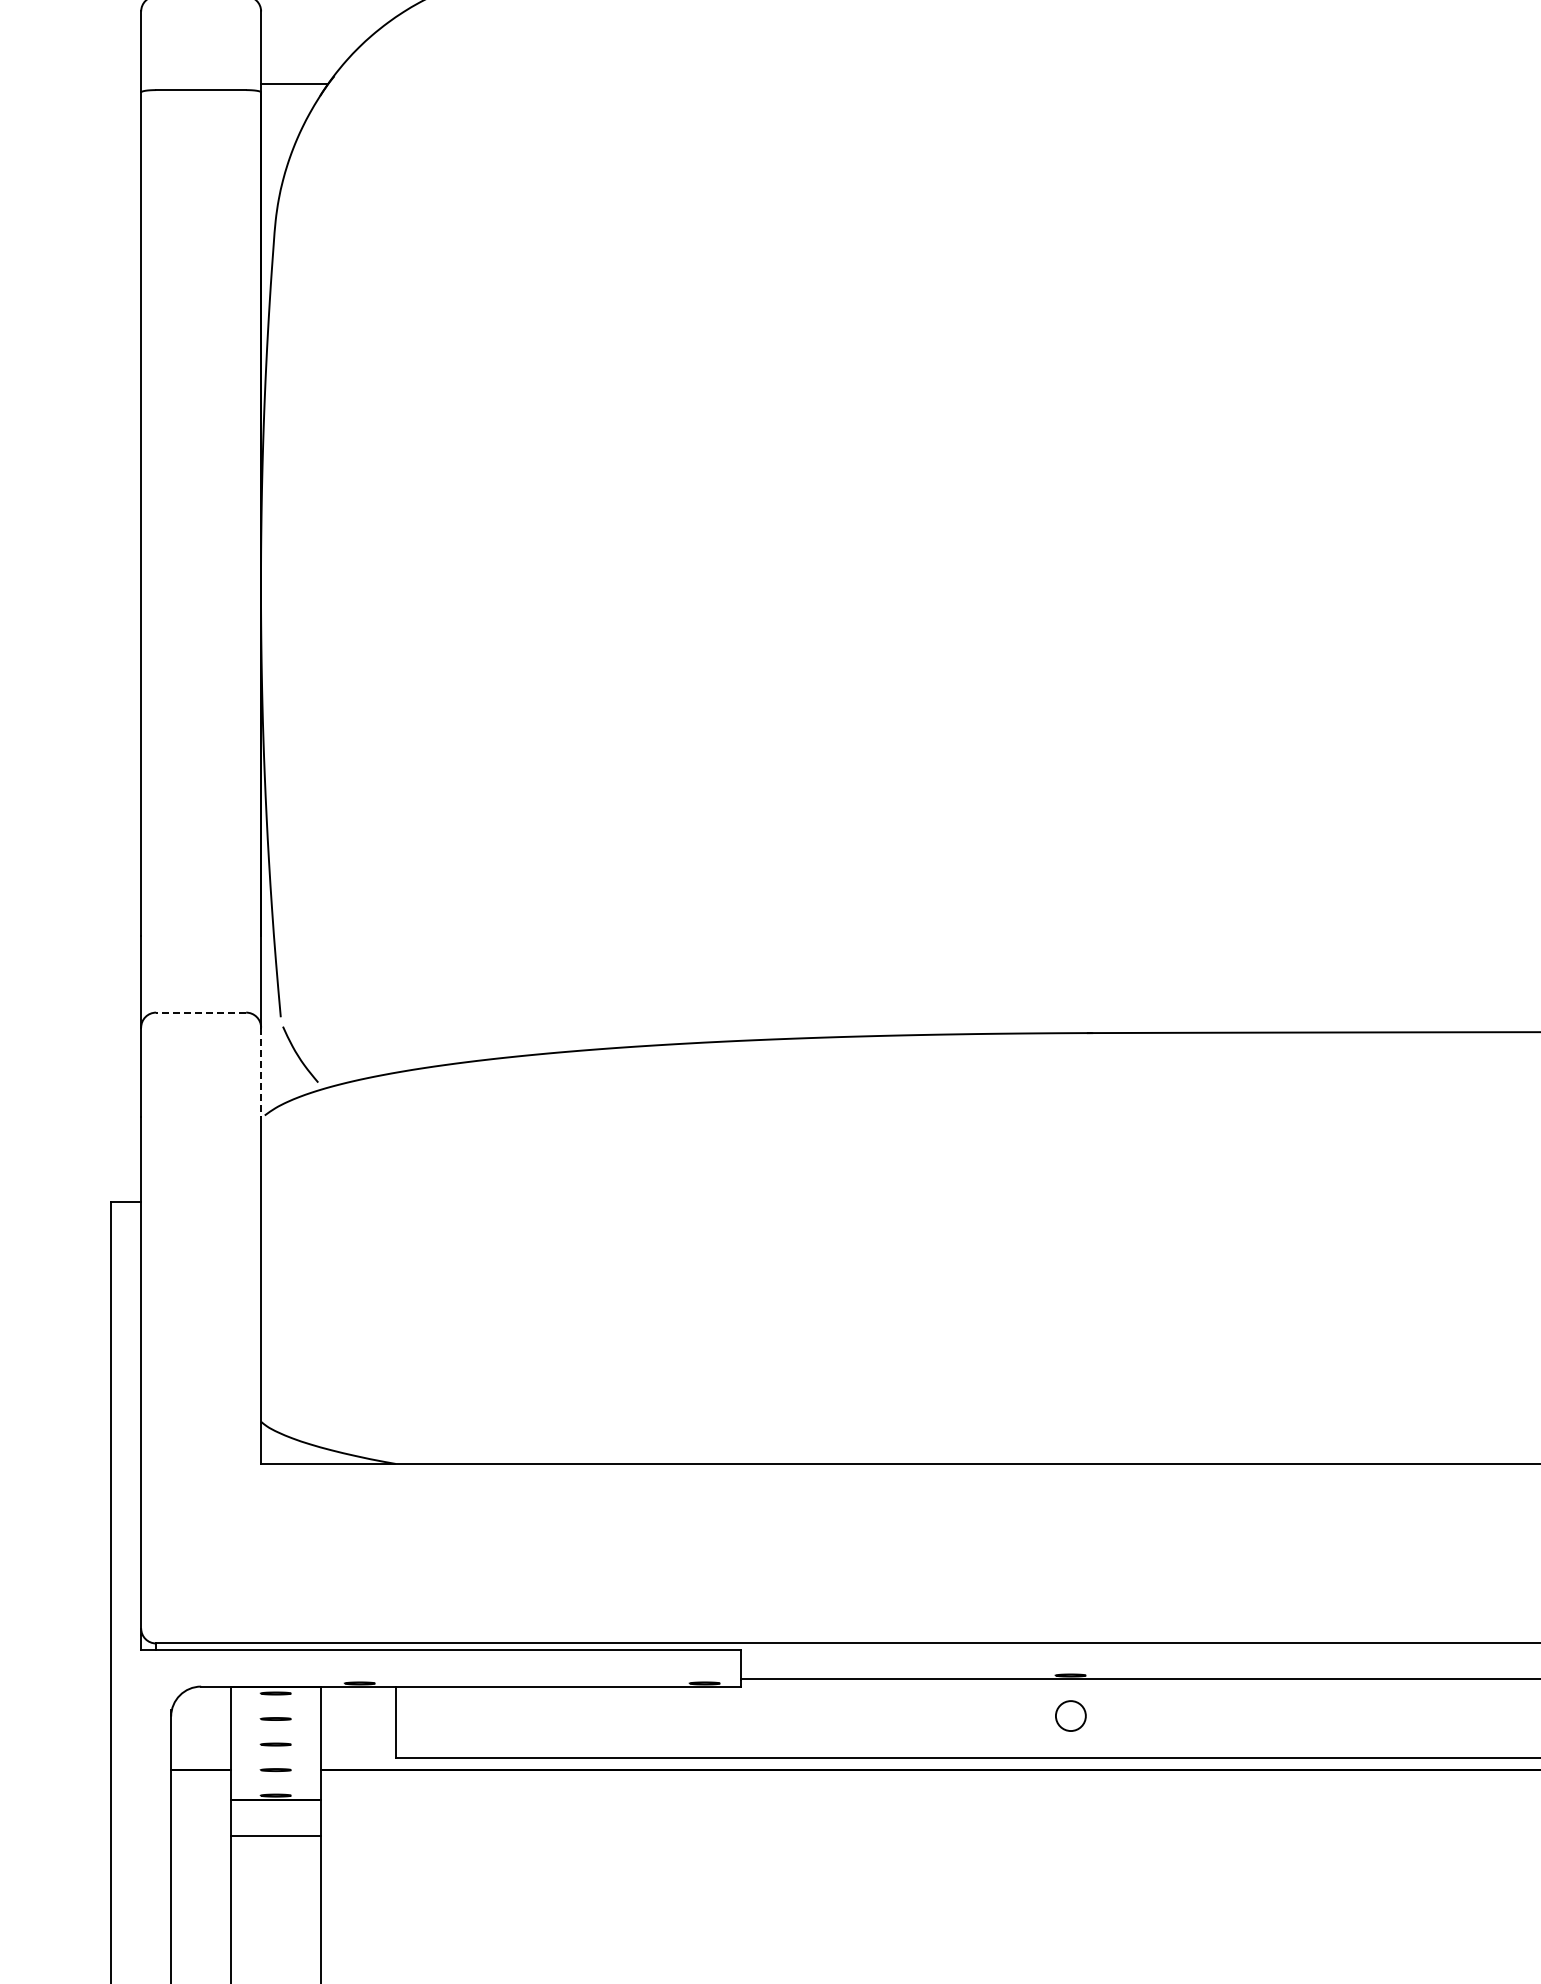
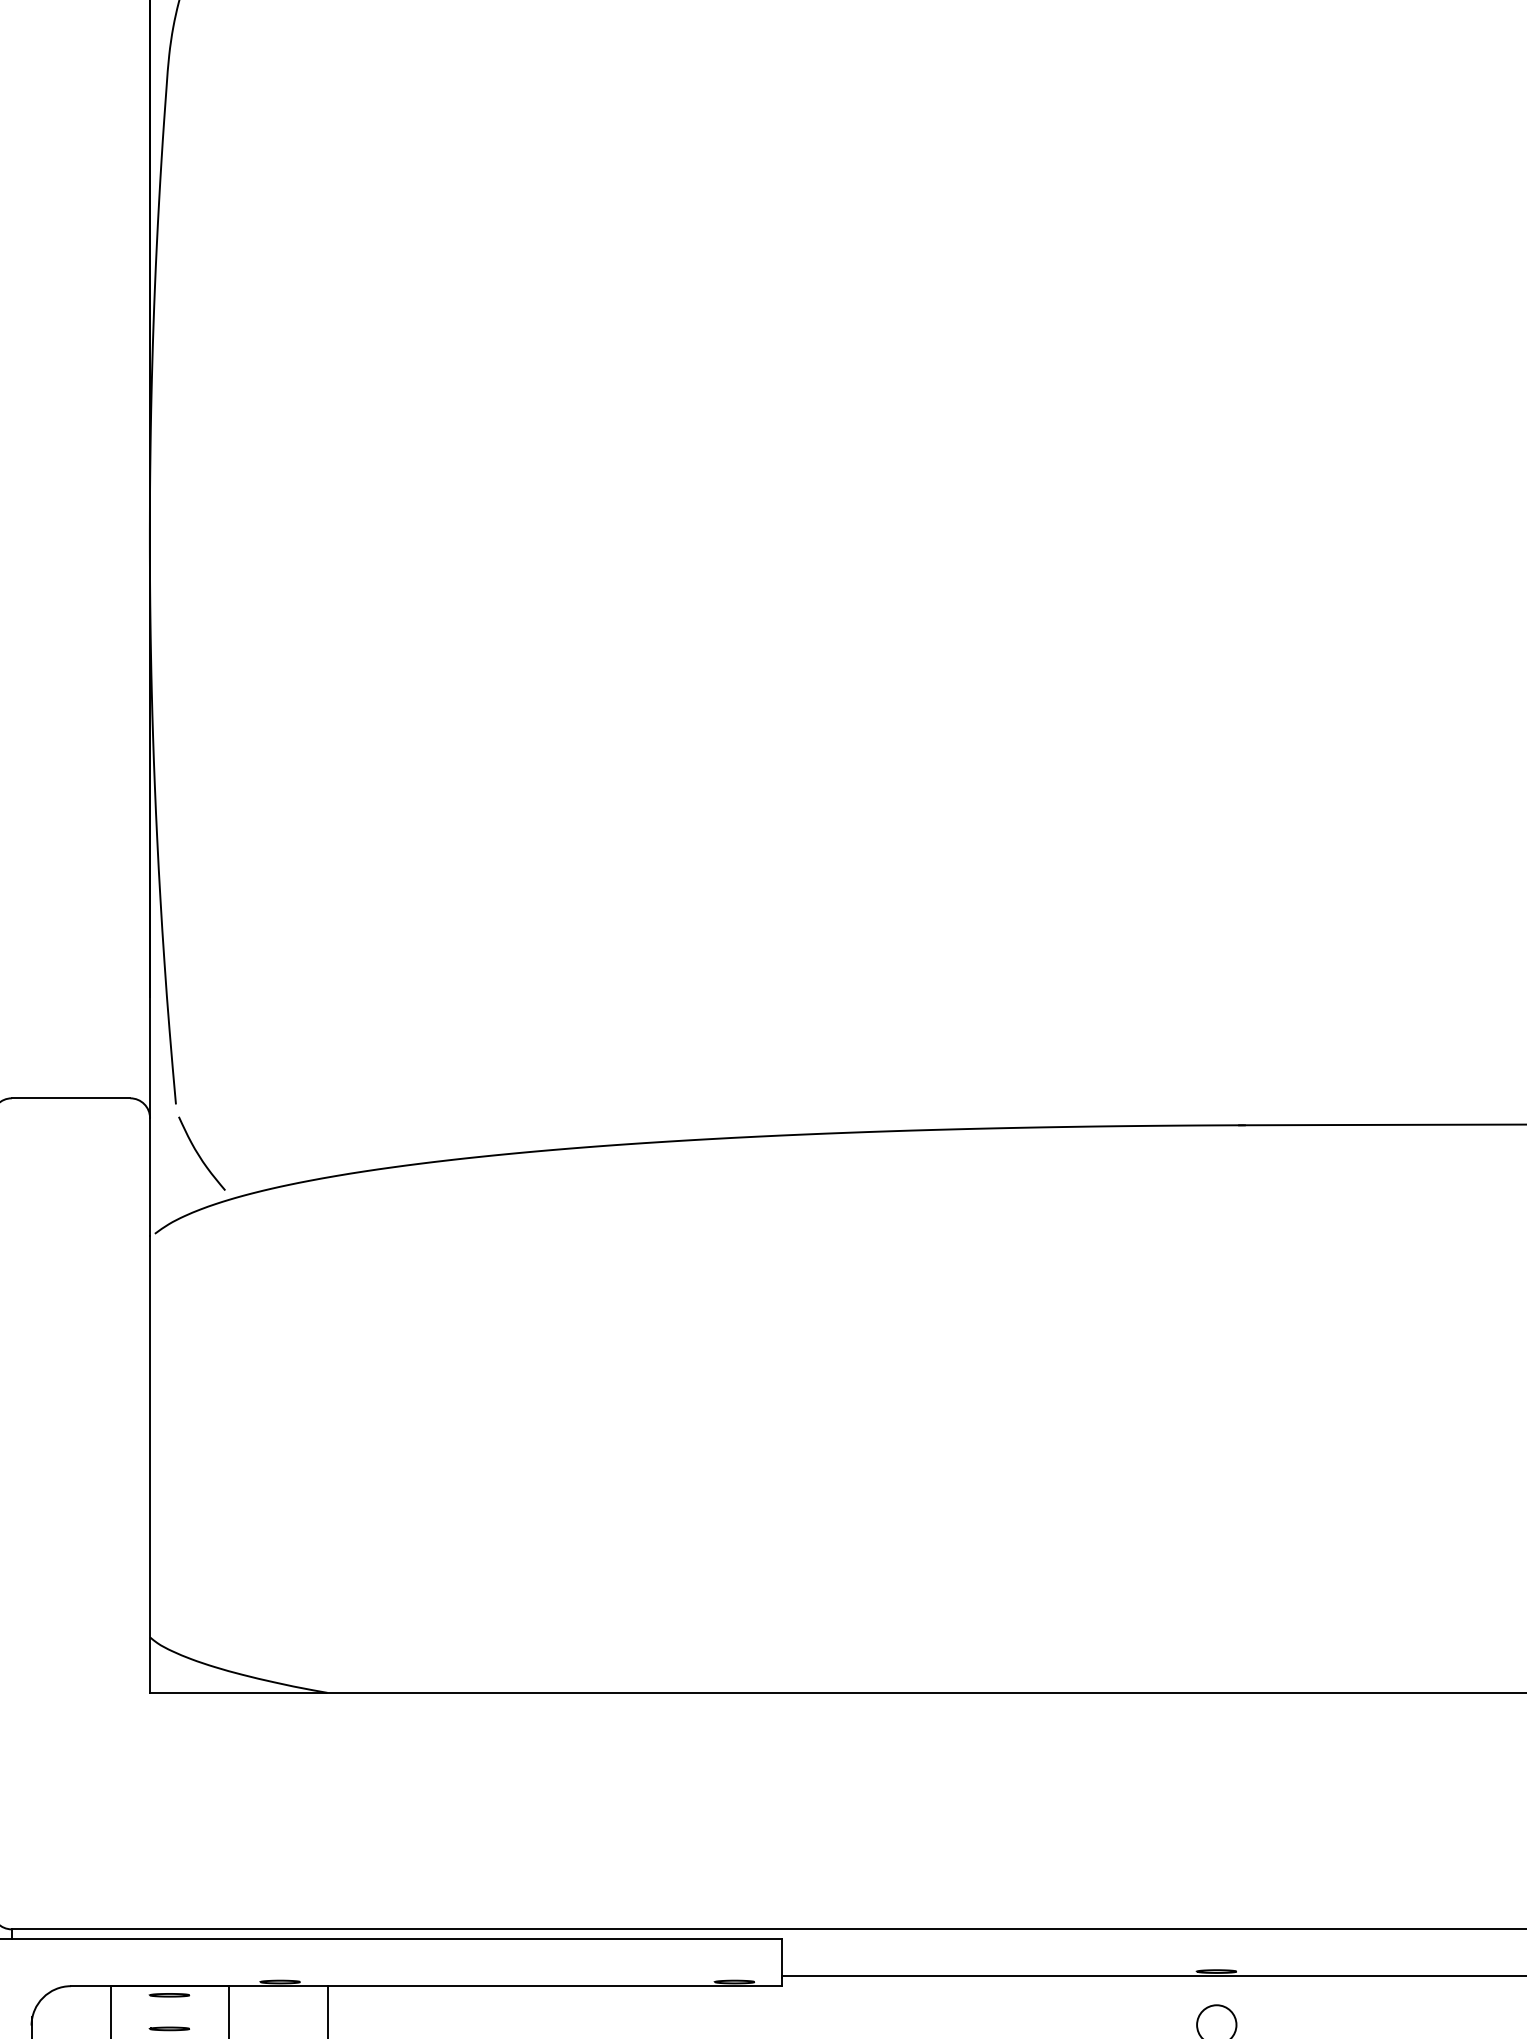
line: (201, 1012) -> (71, 1098), dashed -> solid
line: (261, 1072) -> (150, 1177), dashed -> solid

